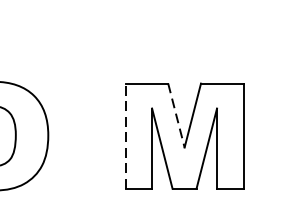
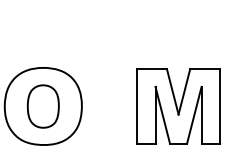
line: (176, 116) -> (172, 92), dashed -> solid
line: (125, 134) -> (136, 105), dashed -> solid

